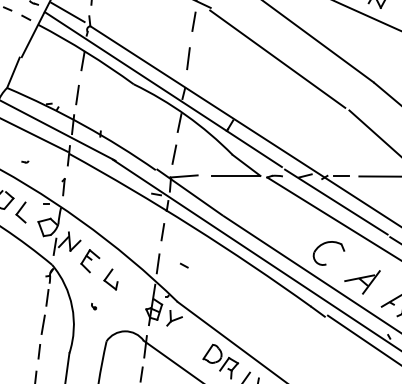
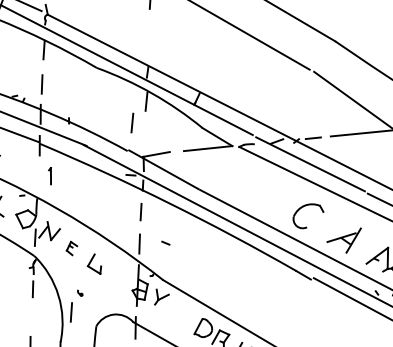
line: (188, 58) -> (148, 36), removed
line: (174, 154) -> (132, 122), moved
part: (63, 187) -> (50, 176), moved
part: (90, 261) -> (72, 248), size x0.6
line: (42, 324) -> (70, 312), moved

